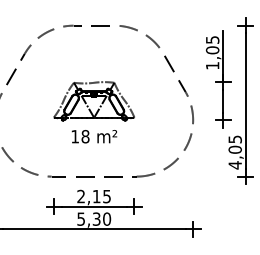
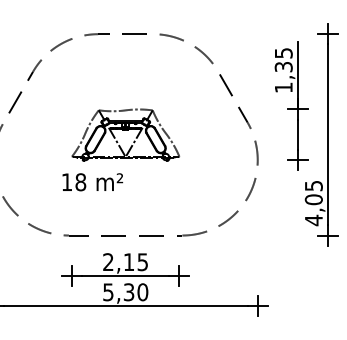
text: (212, 50) -> (283, 67), 1,05 -> 1,35
text: (94, 136) -> (92, 182), moved

